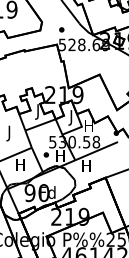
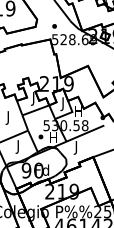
text: (20, 166) -> (18, 147), H -> J
text: (86, 167) -> (76, 148), H -> J

